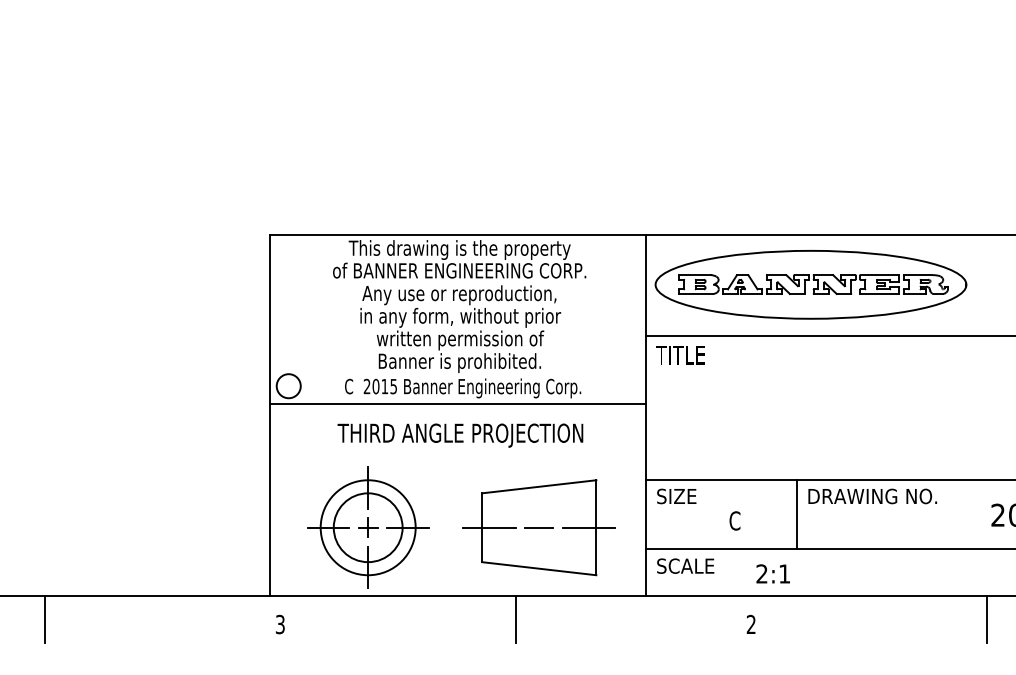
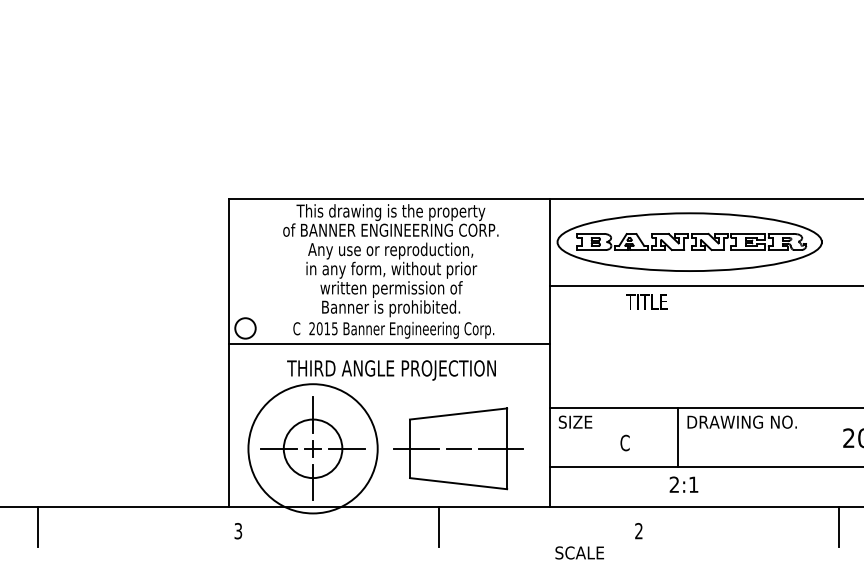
text: (680, 355) -> (646, 302), moved
circle: (367, 527) -> (312, 448), size x1.6
text: (685, 565) -> (579, 552), moved
text: (772, 573) -> (683, 484), moved

